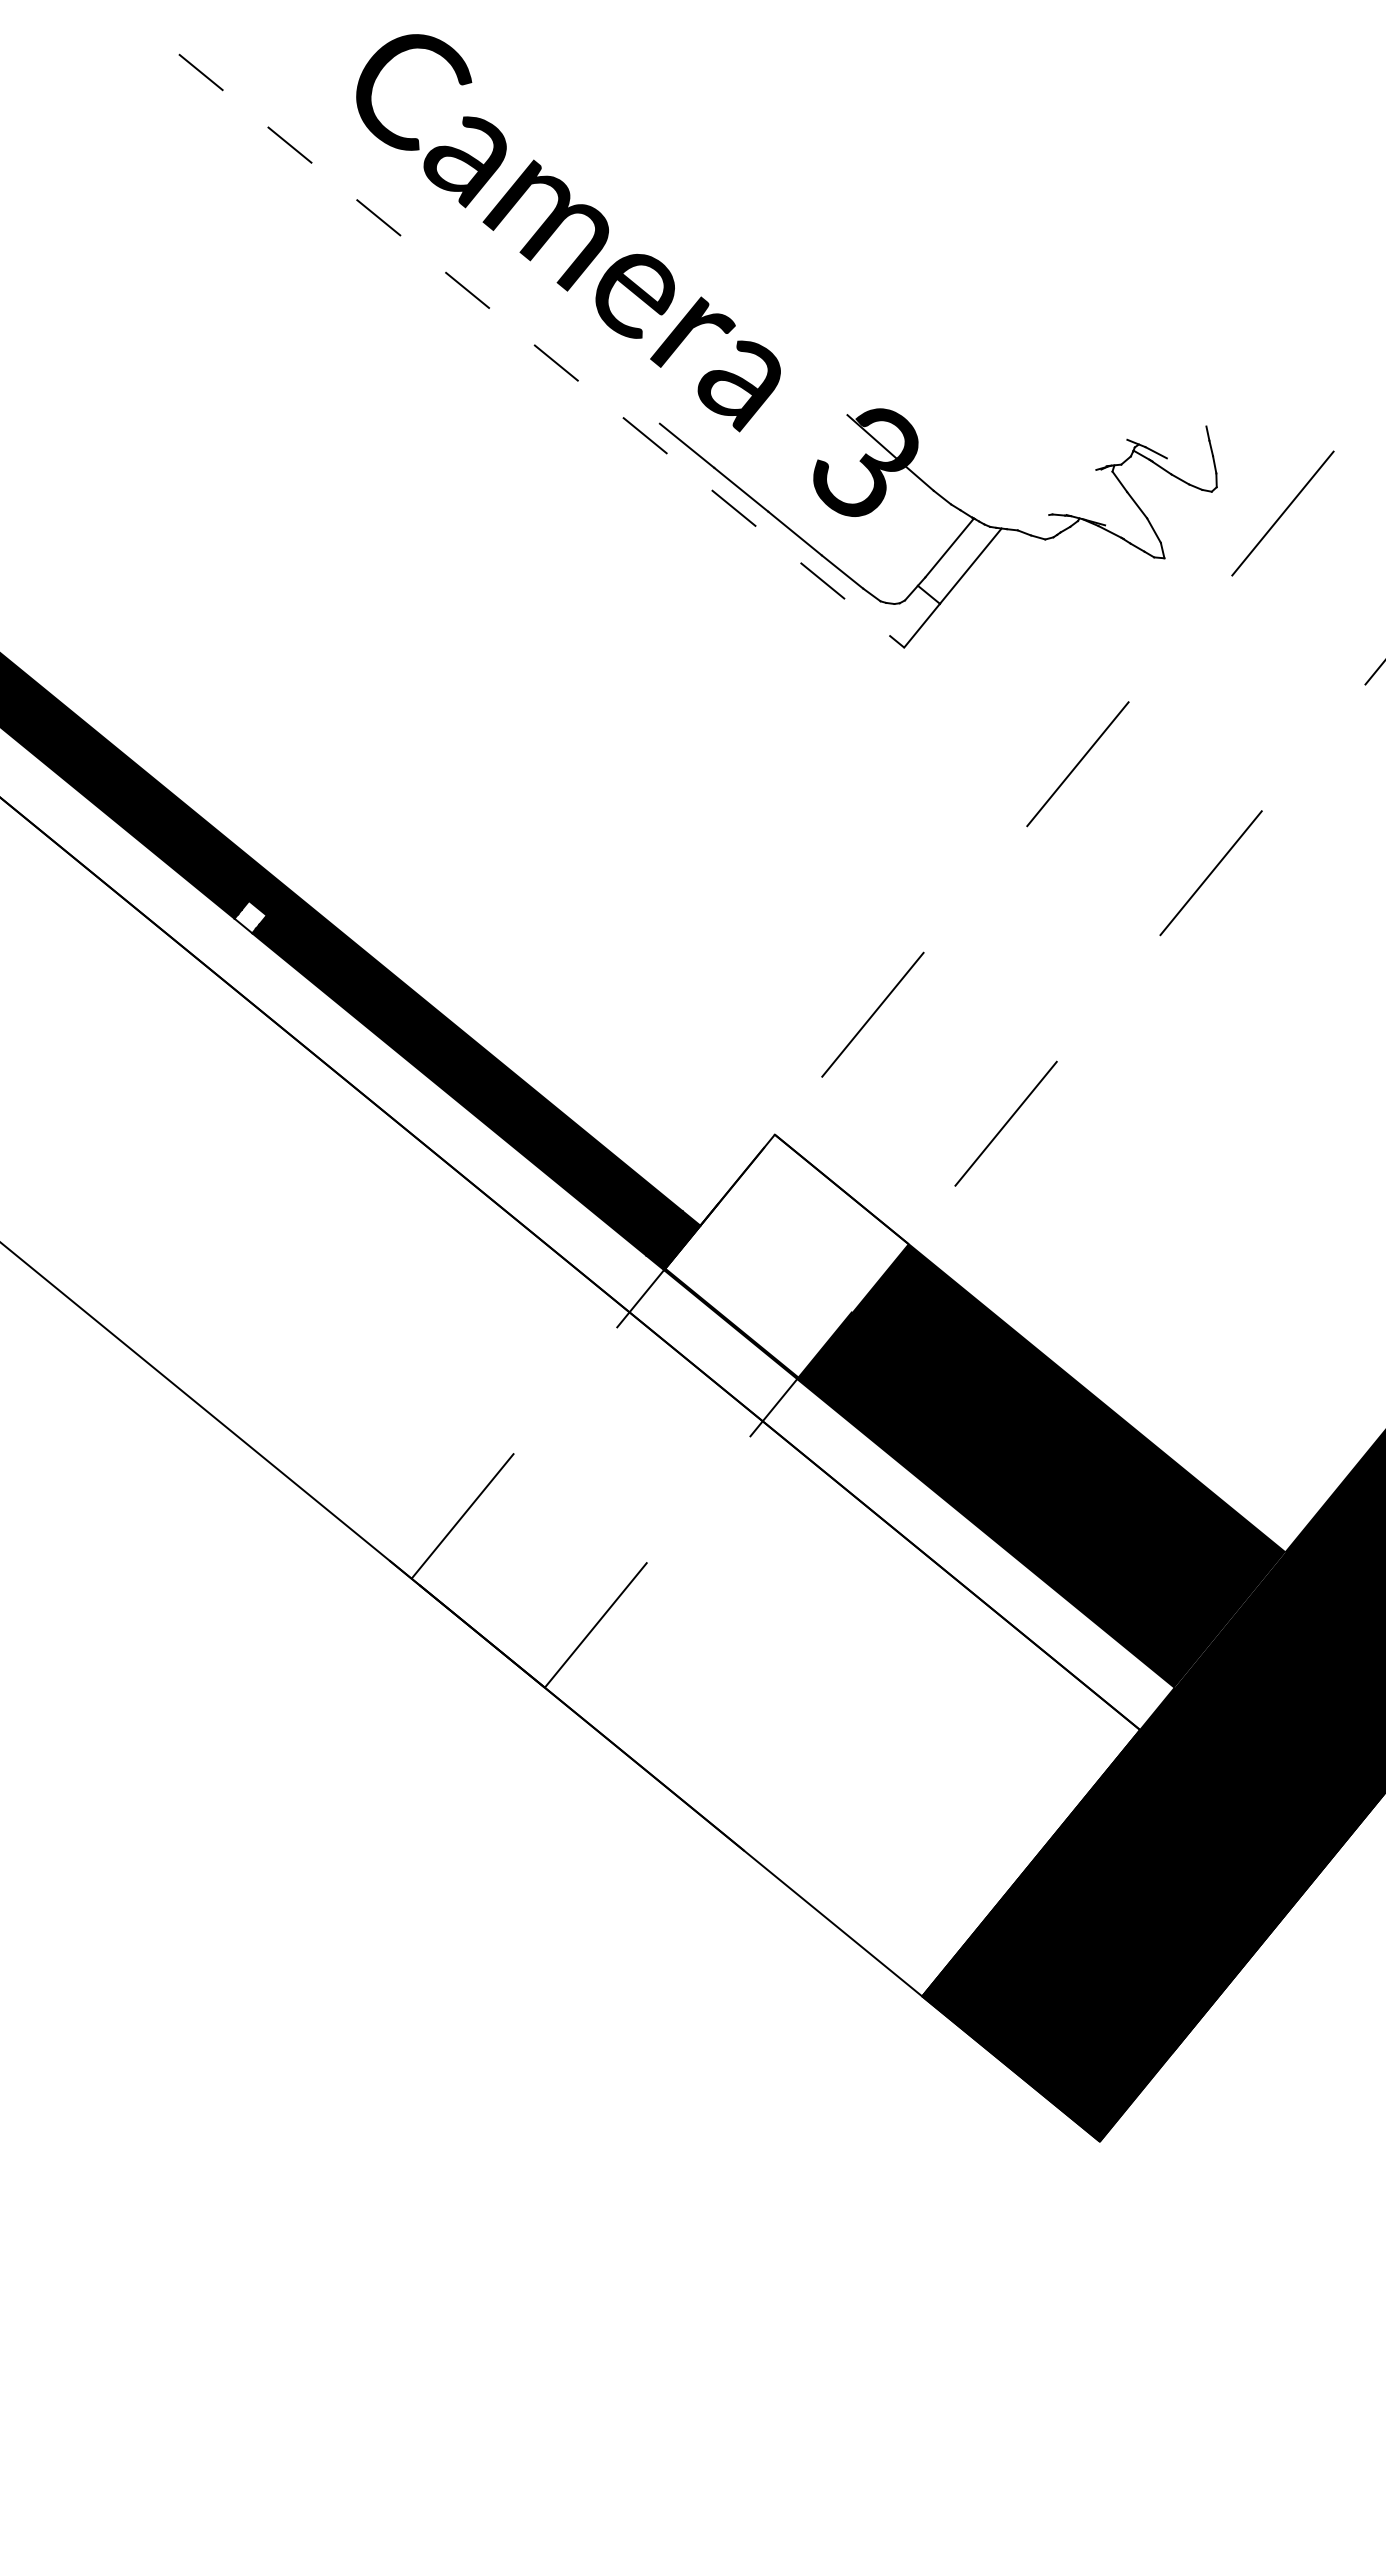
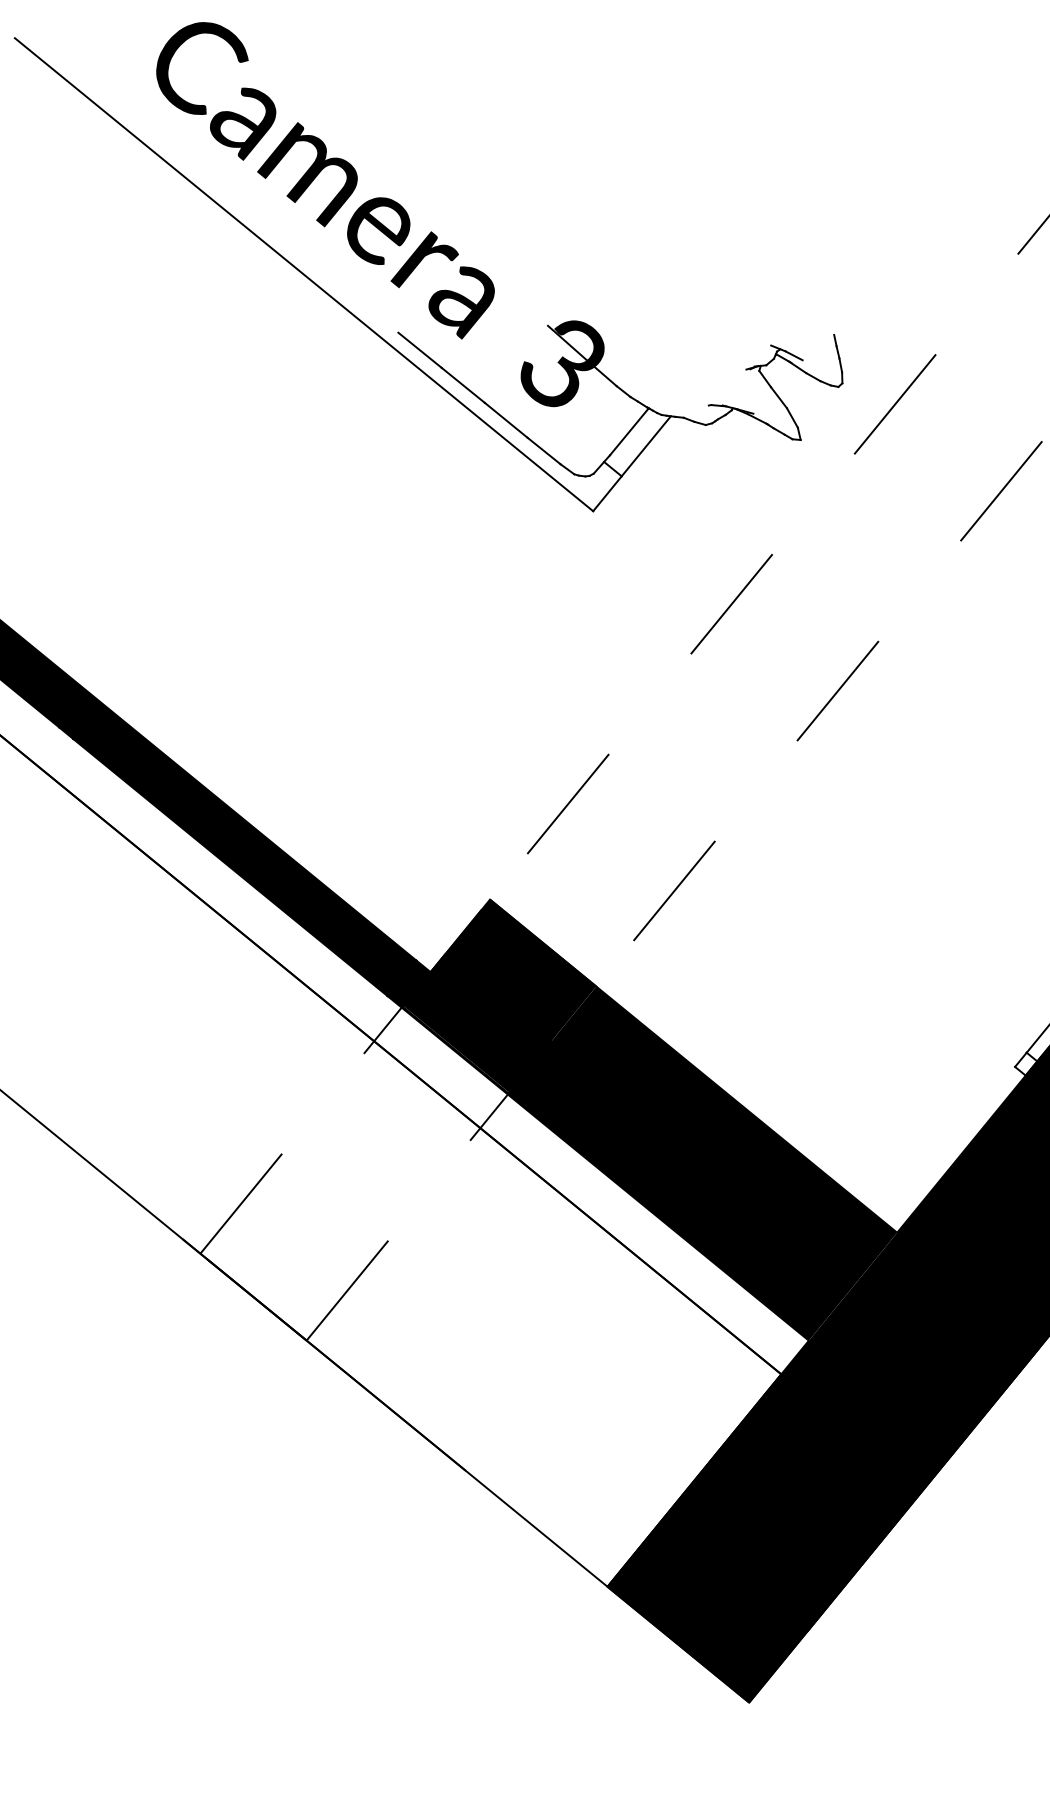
line: (541, 351) -> (303, 275), dashed -> solid
fill: (250, 916) -> (71, 725), added
fill: (786, 1255) -> (499, 995), added

